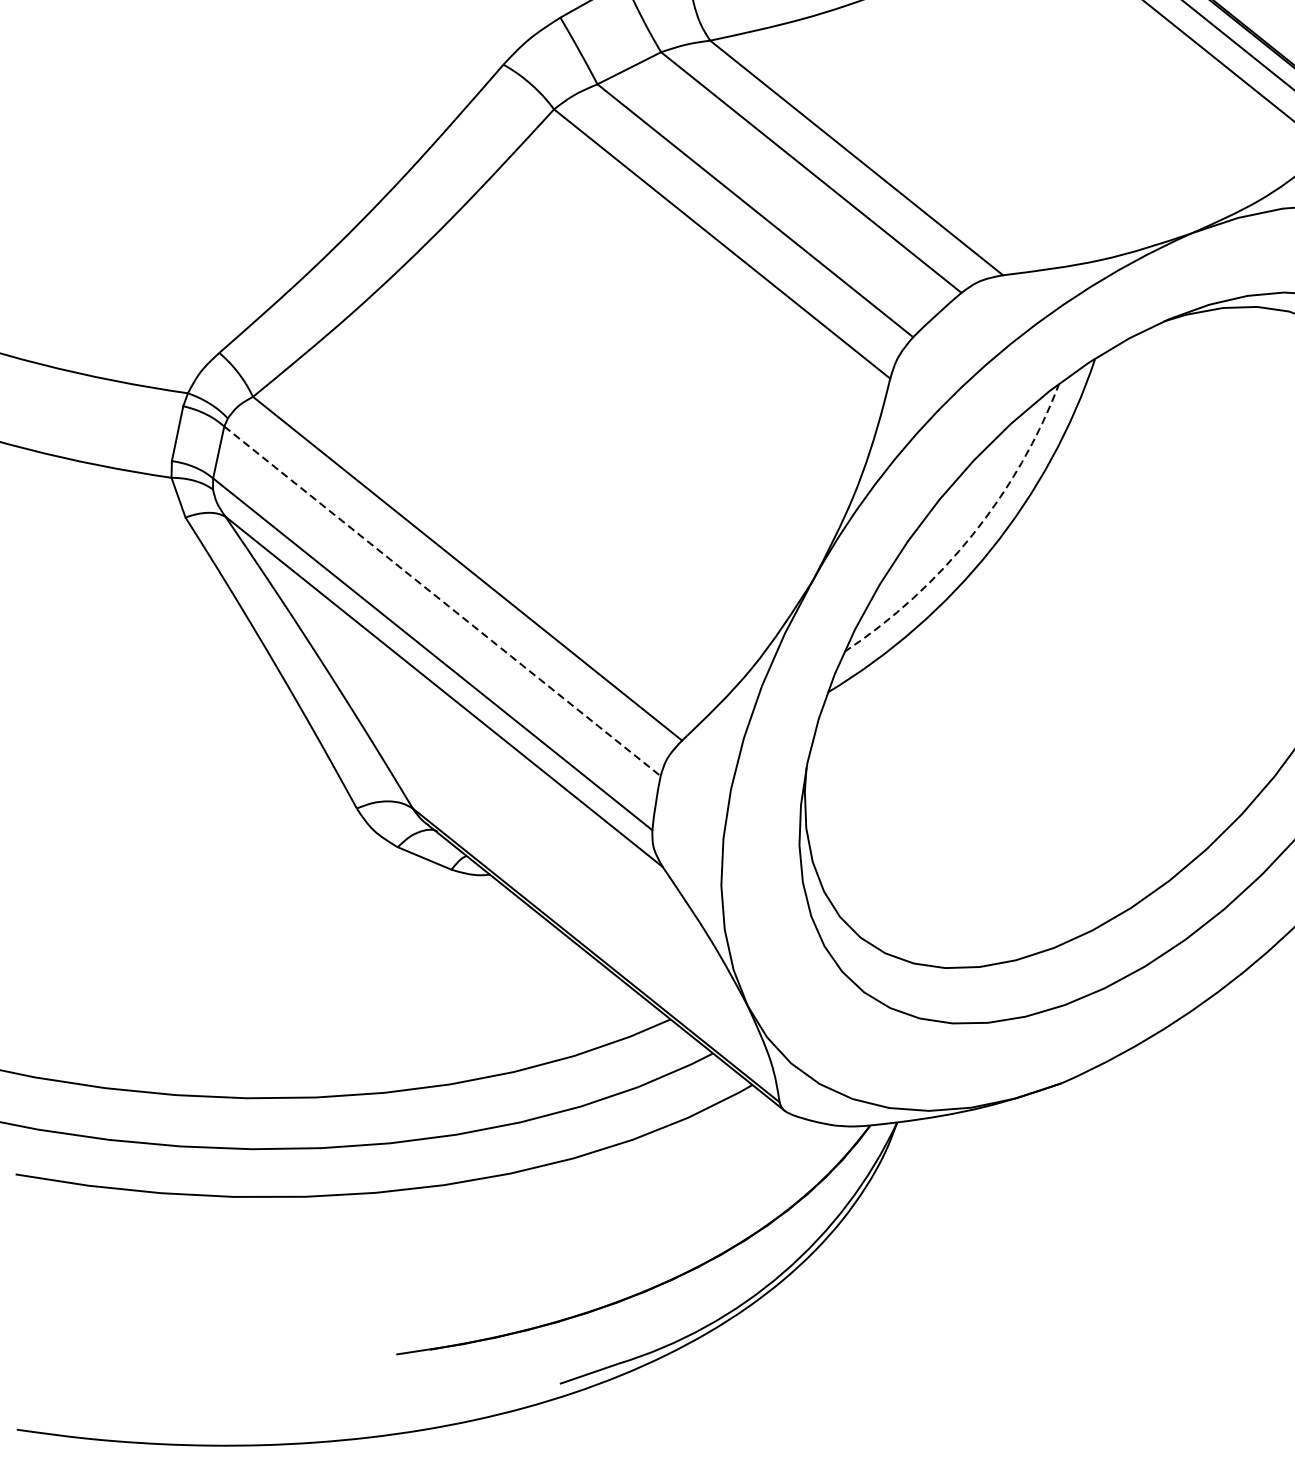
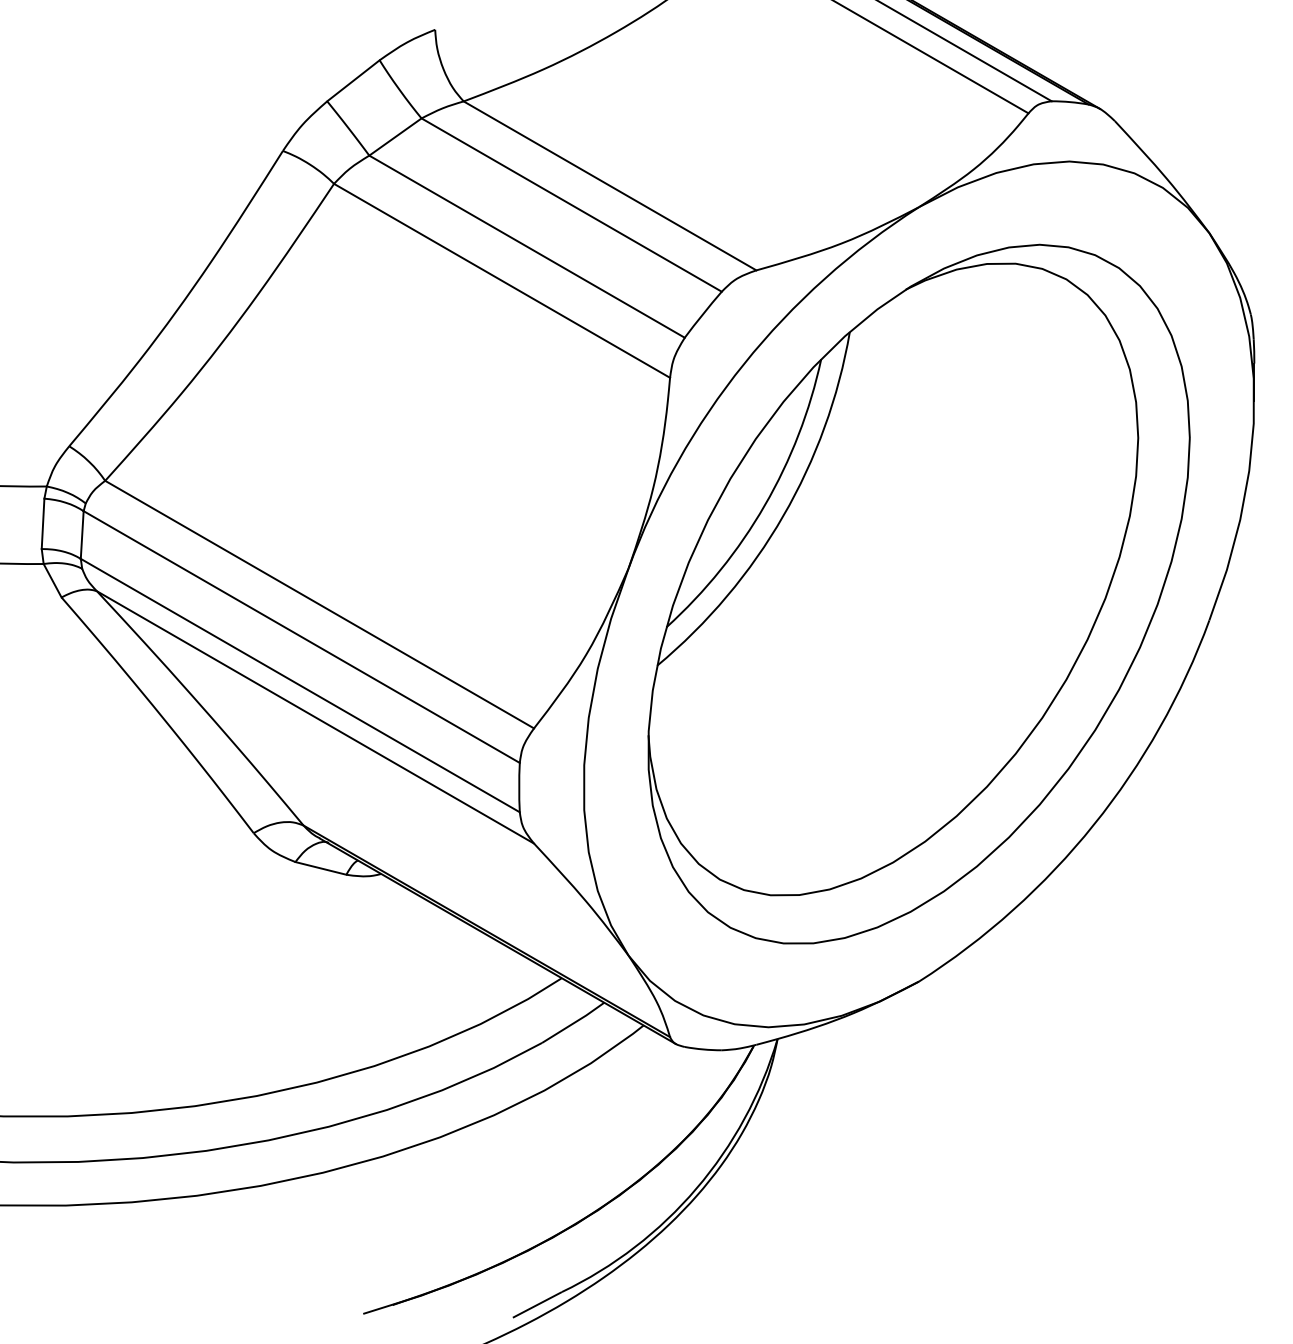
arc: (972, 534) -> (764, 505), dashed -> solid
line: (442, 601) -> (301, 637), dashed -> solid

